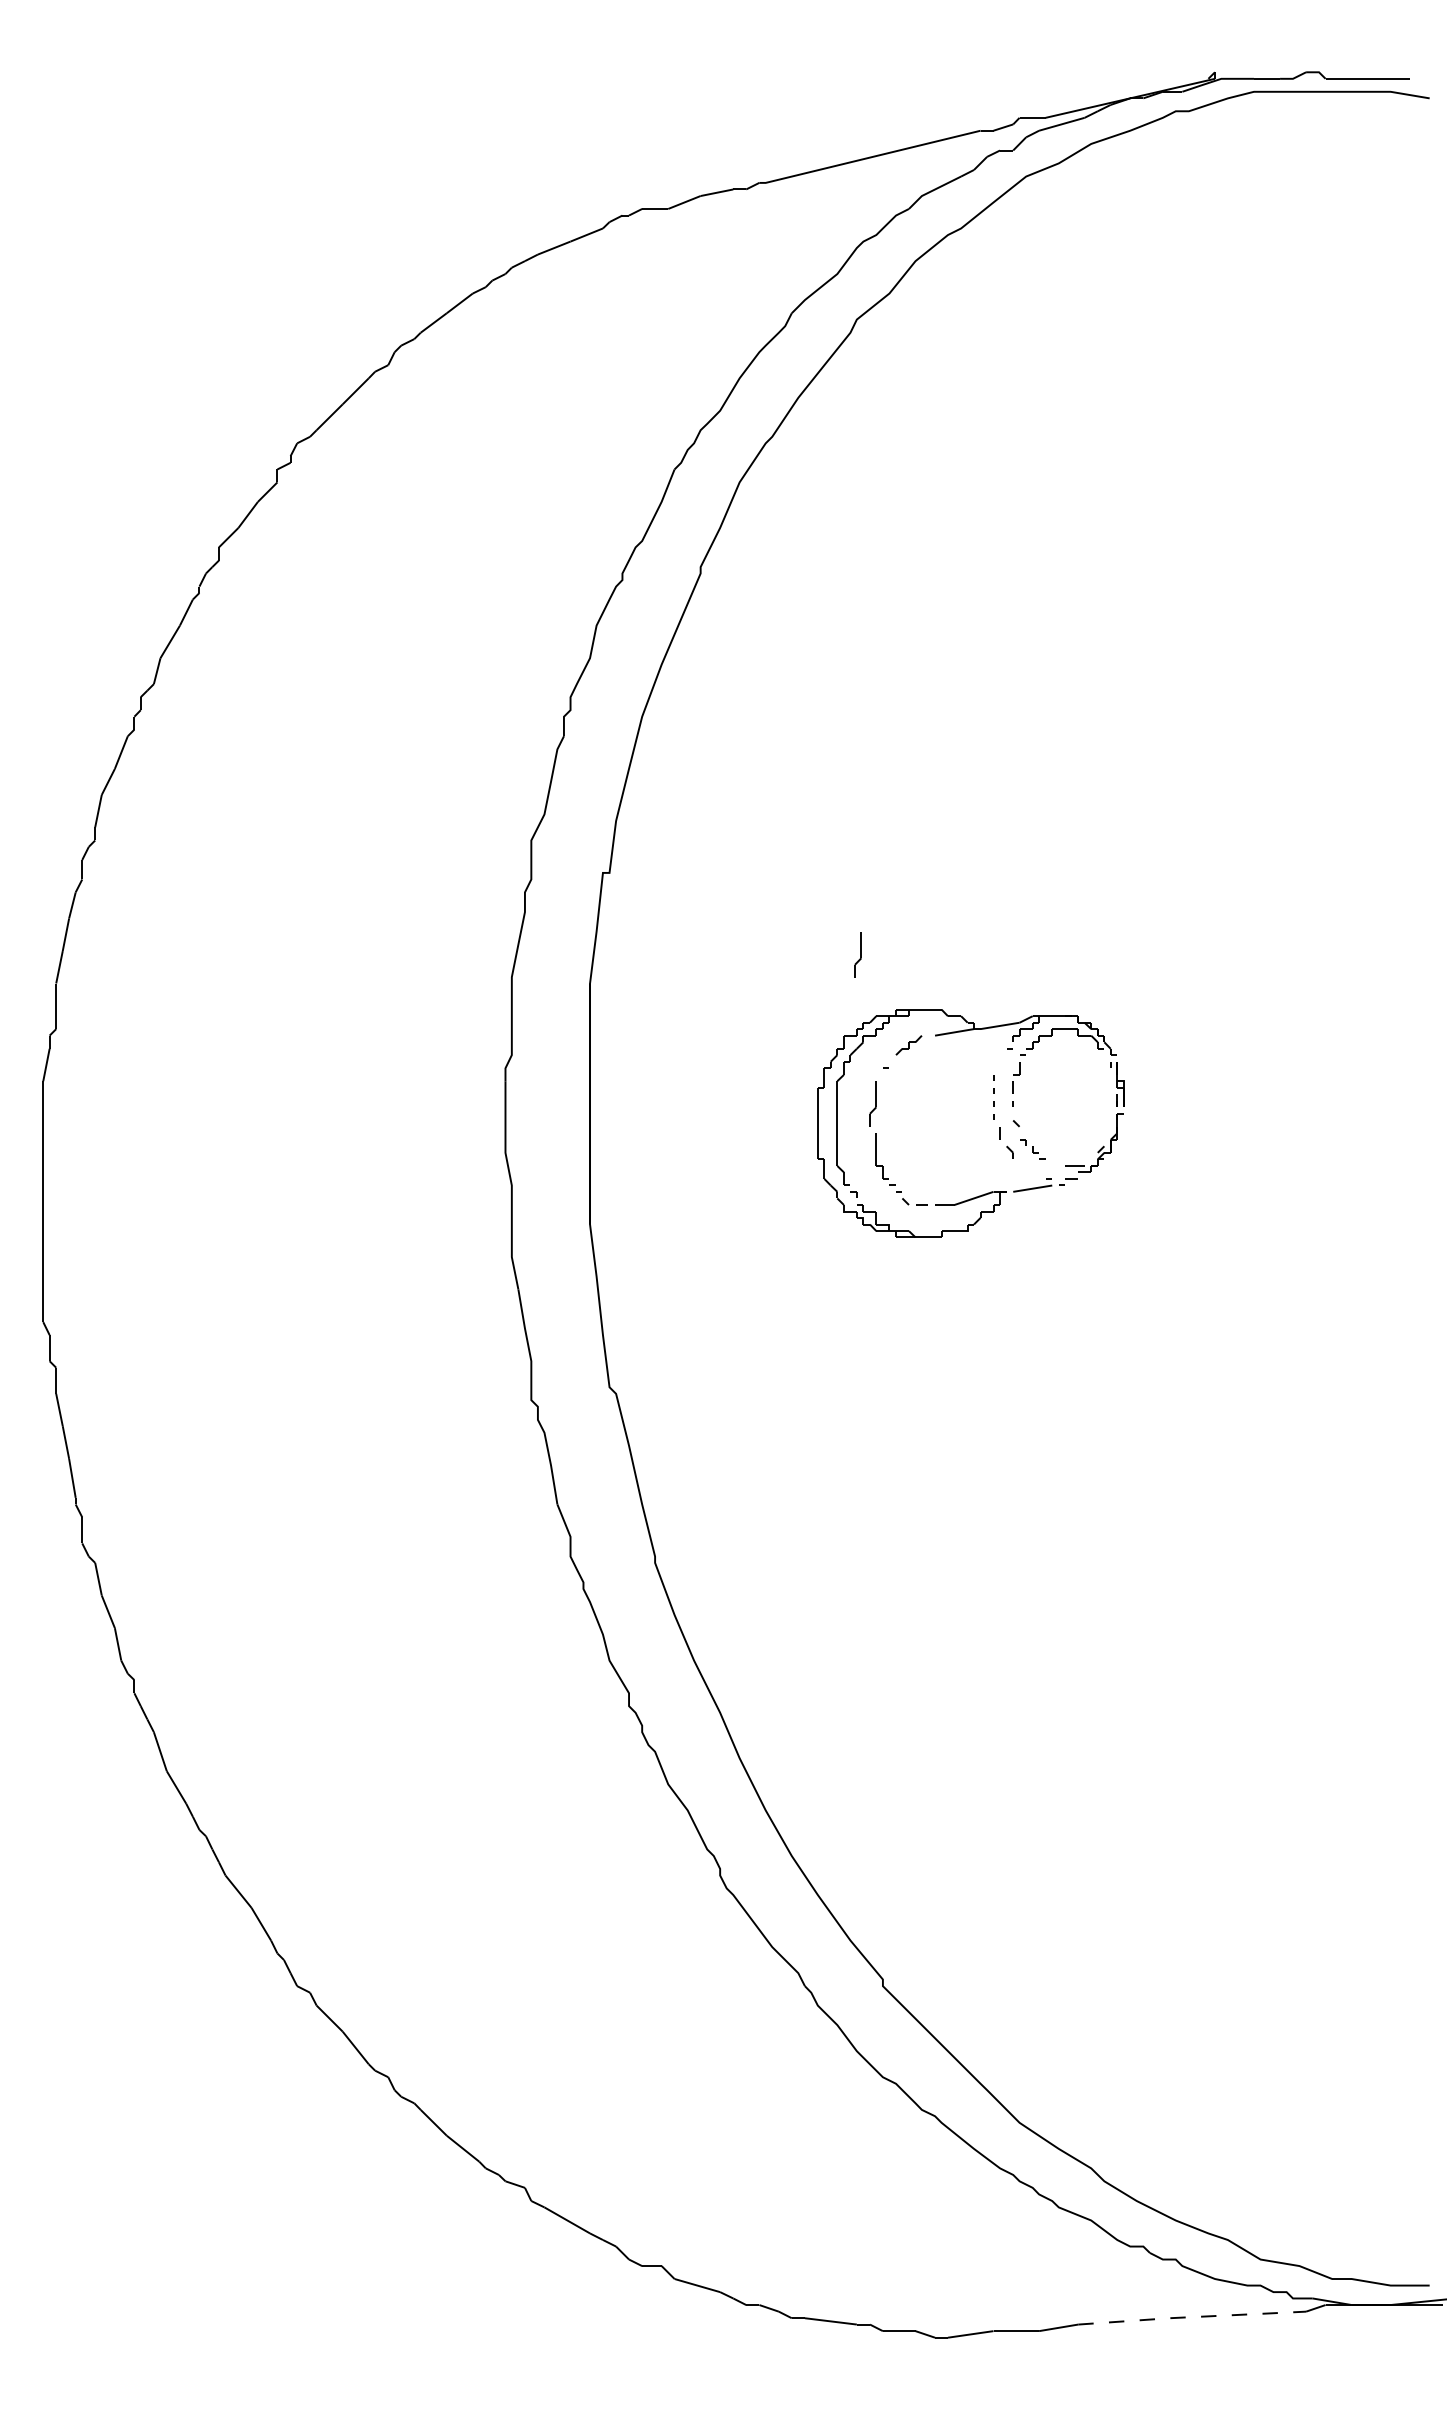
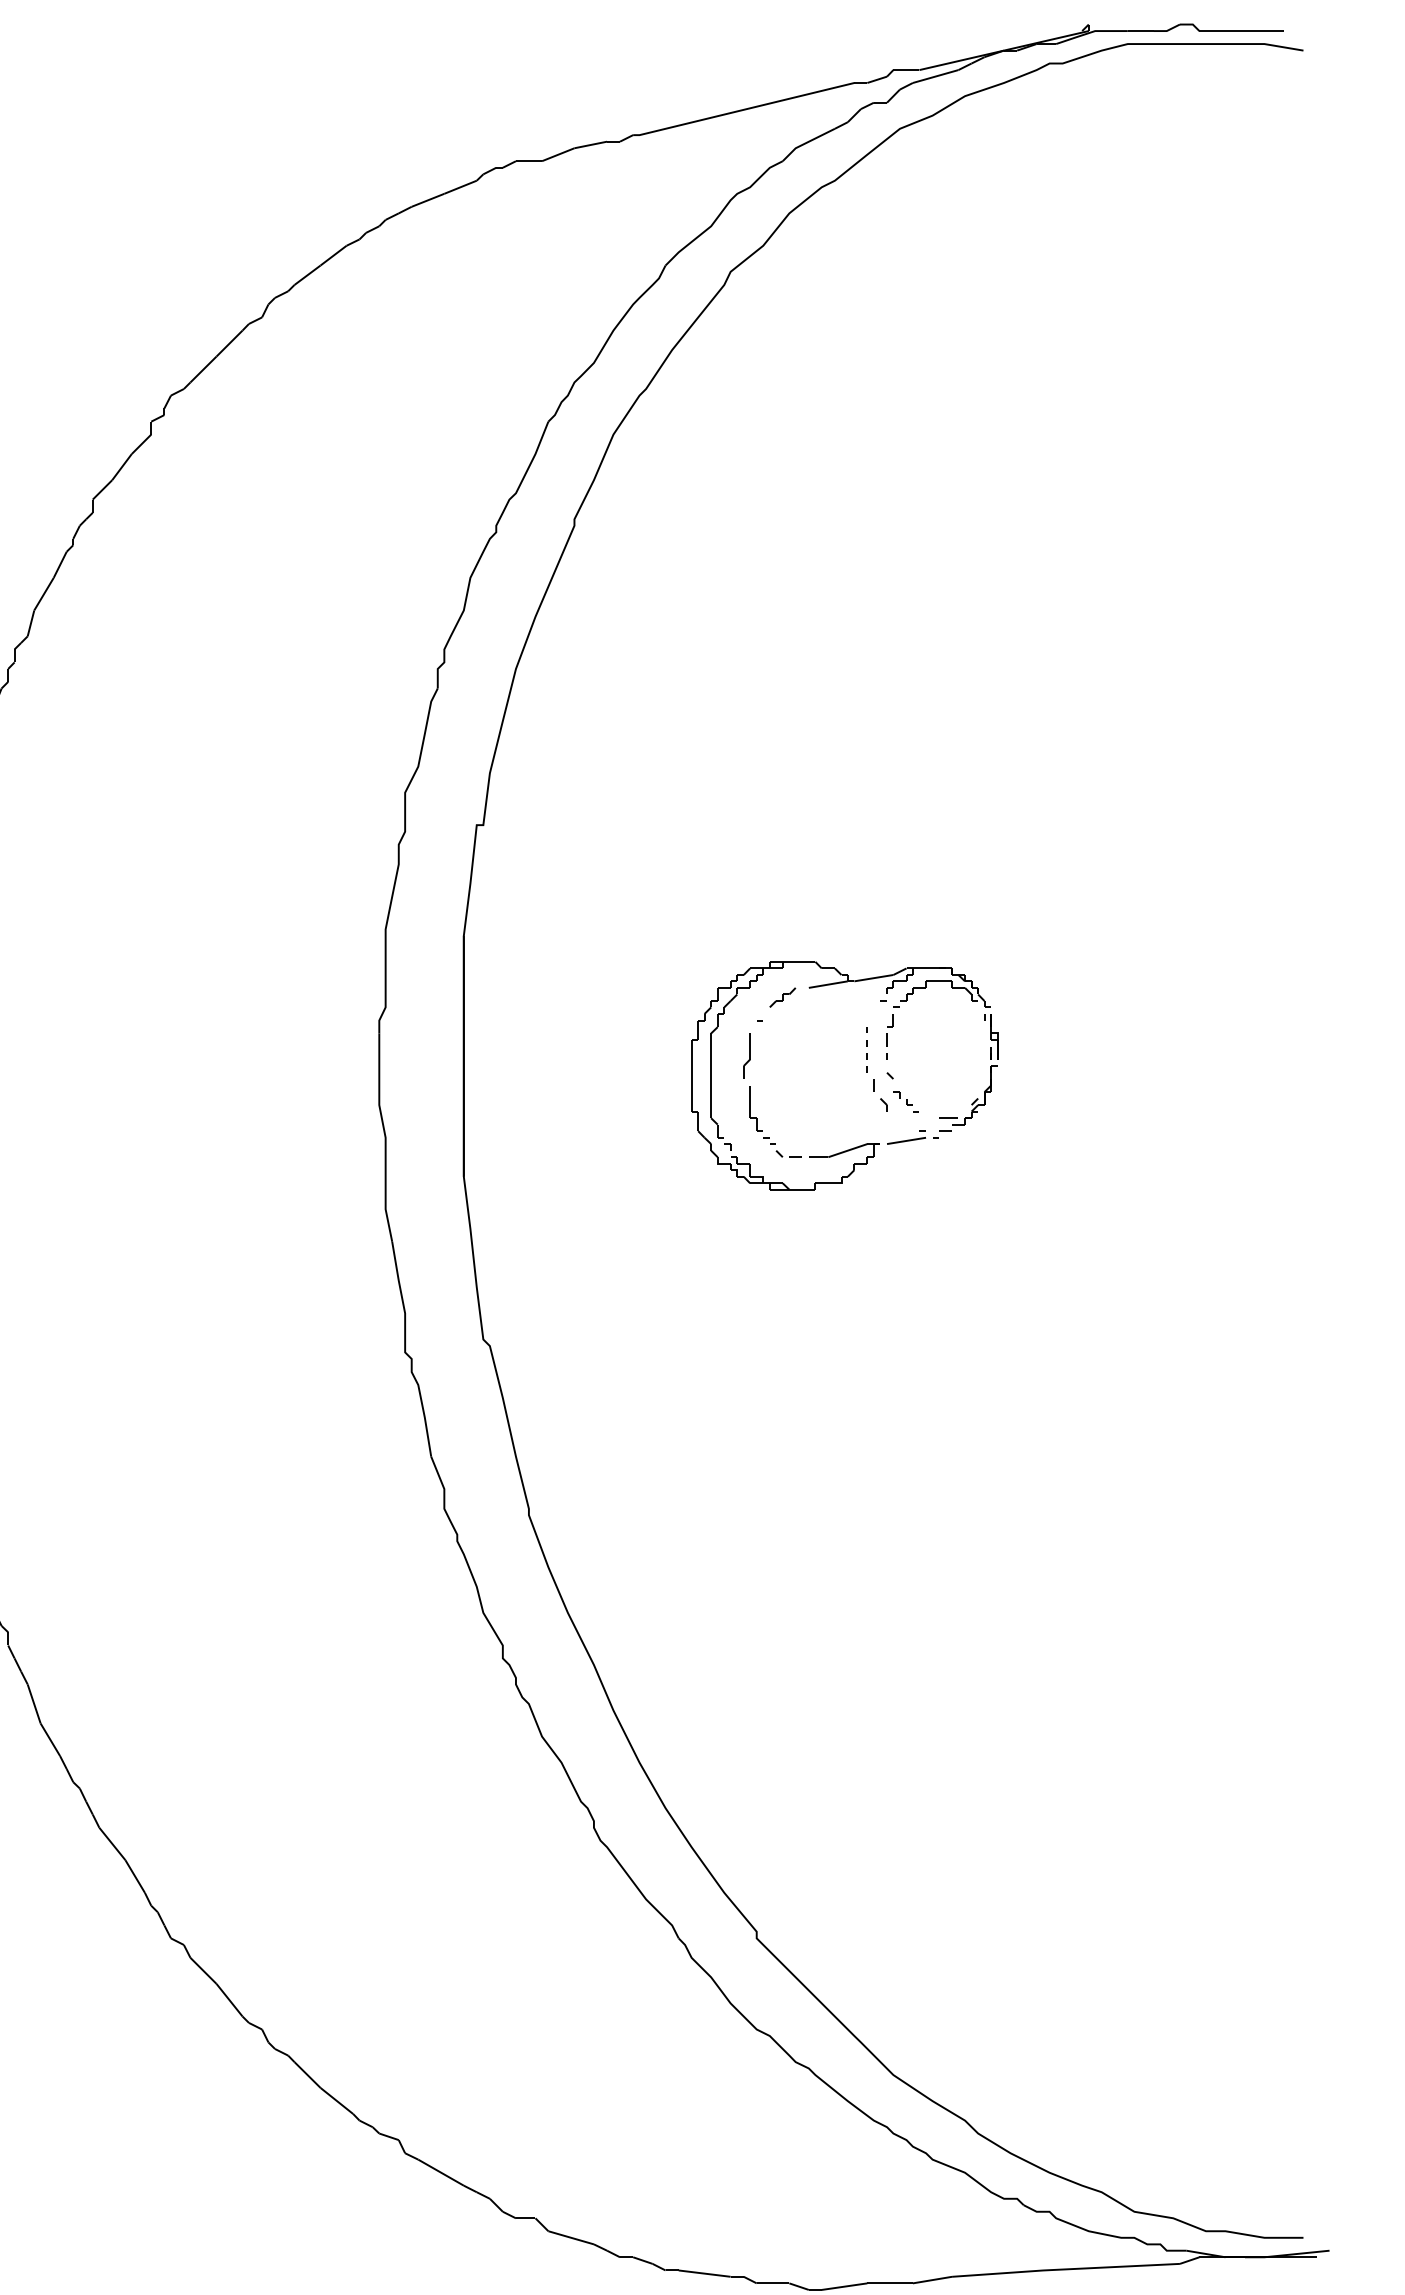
part: (857, 954) -> (731, 906), removed
line: (1191, 2317) -> (1065, 2269), dashed -> solid

